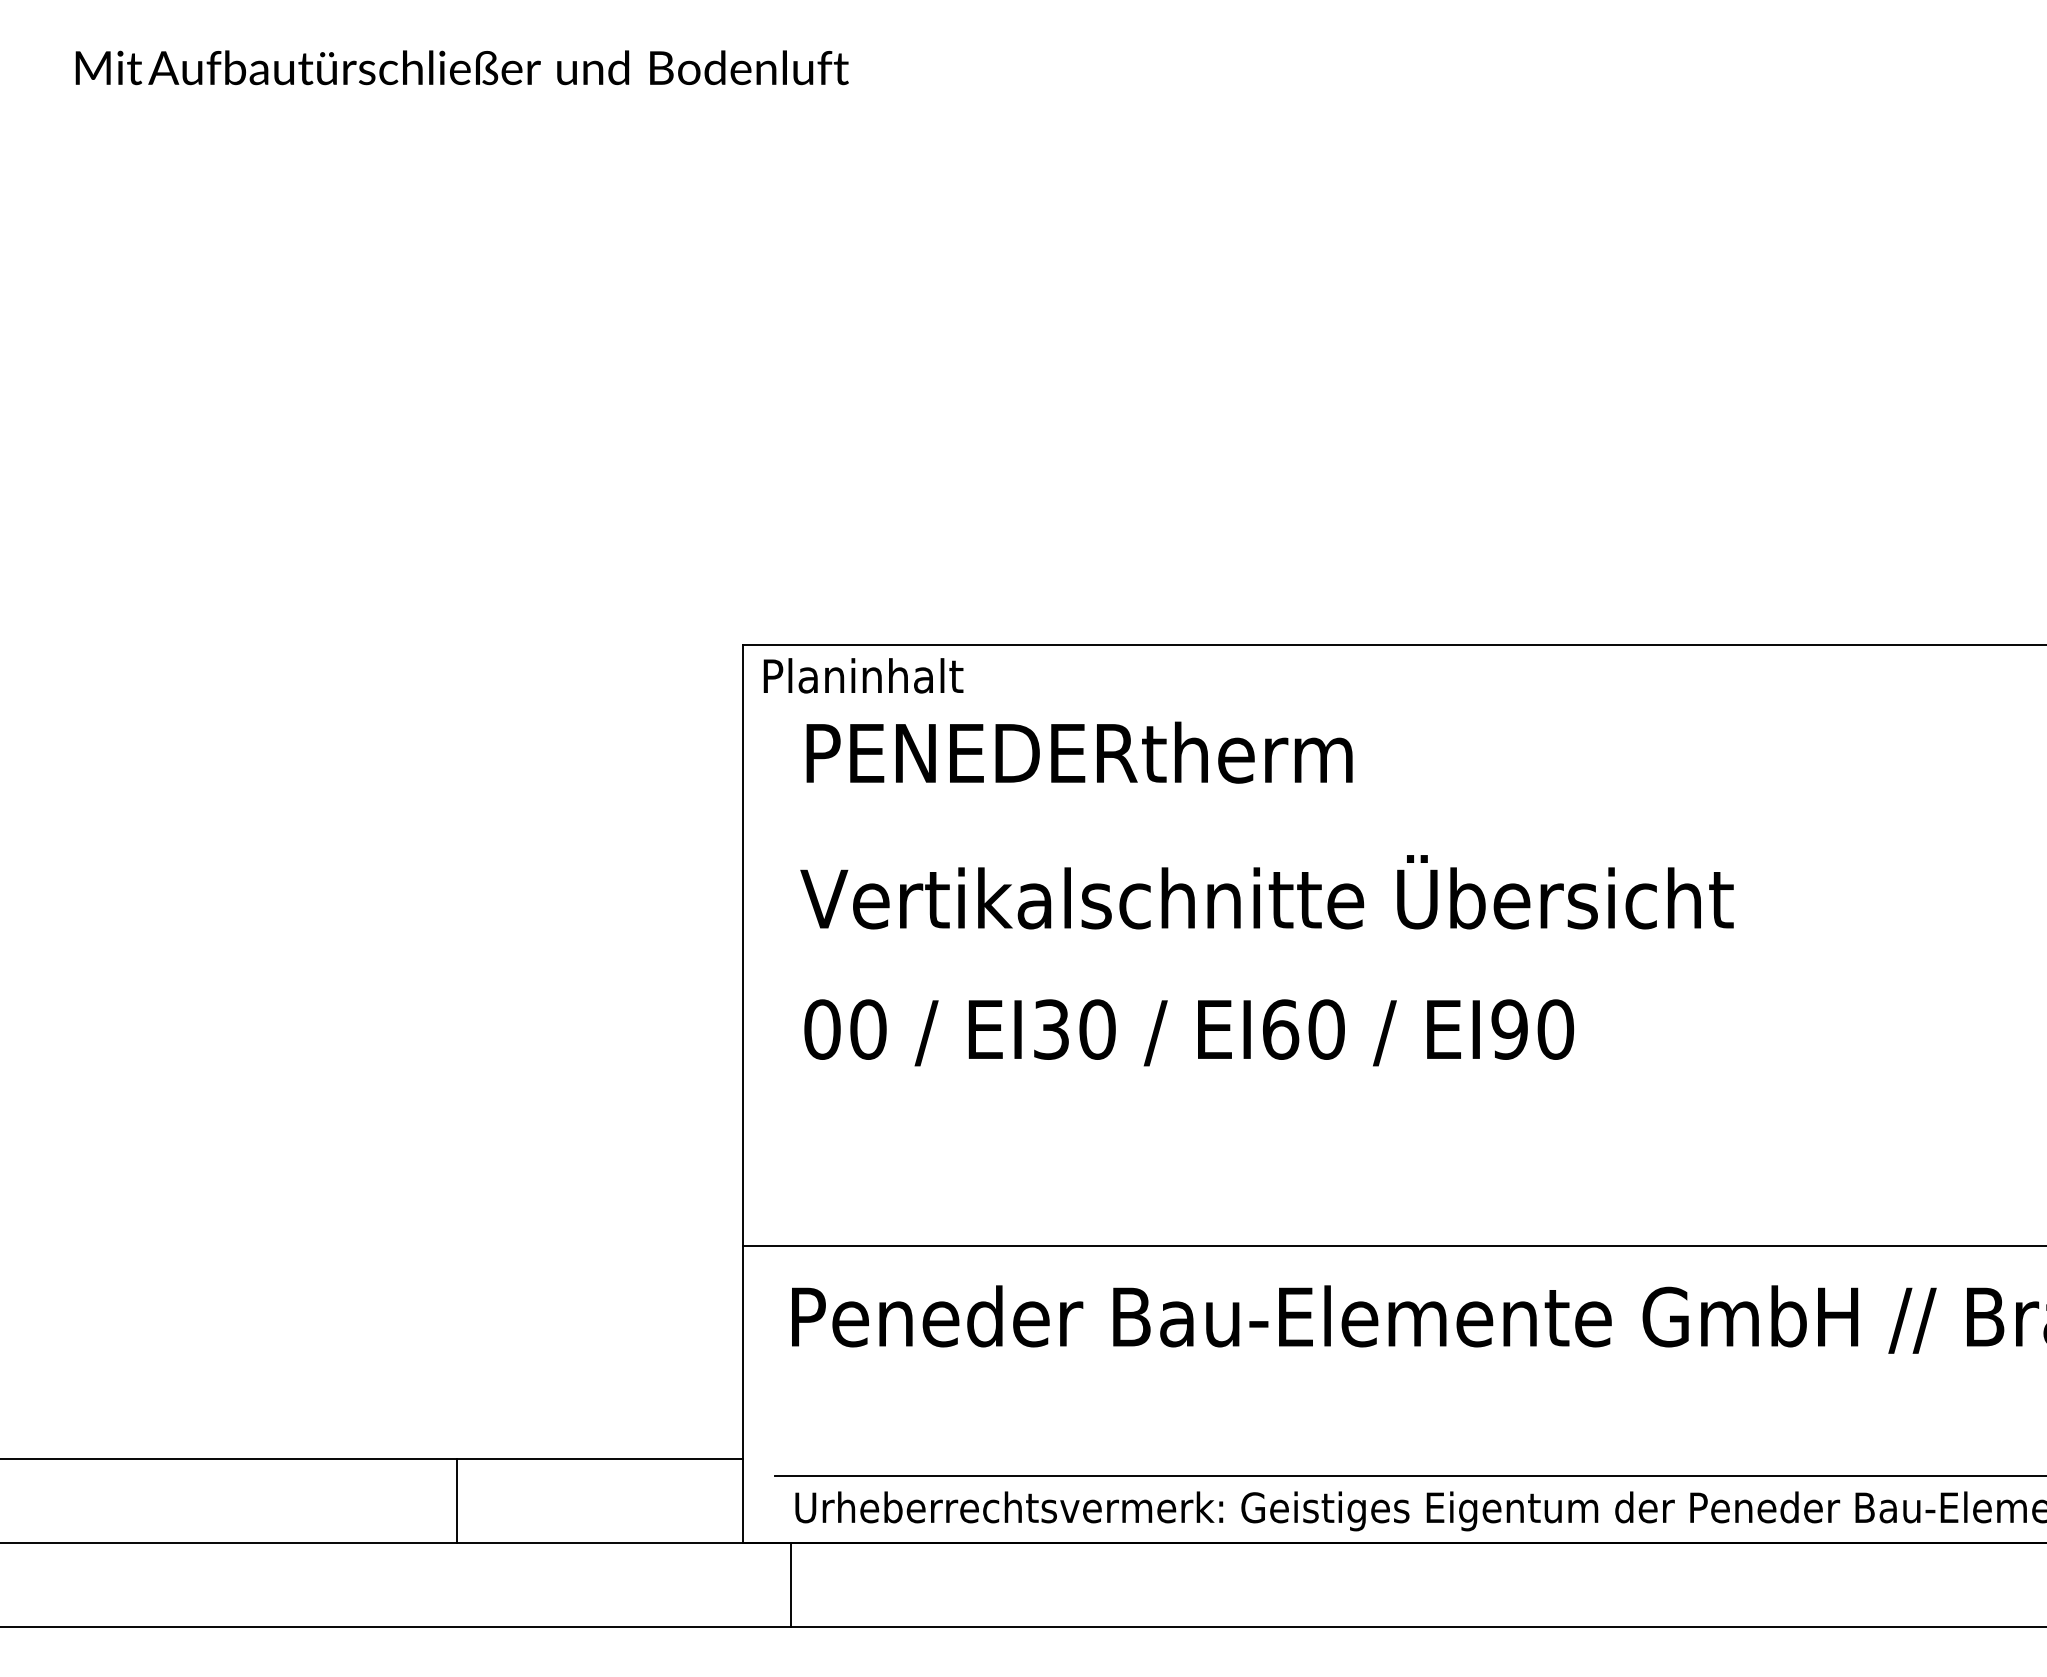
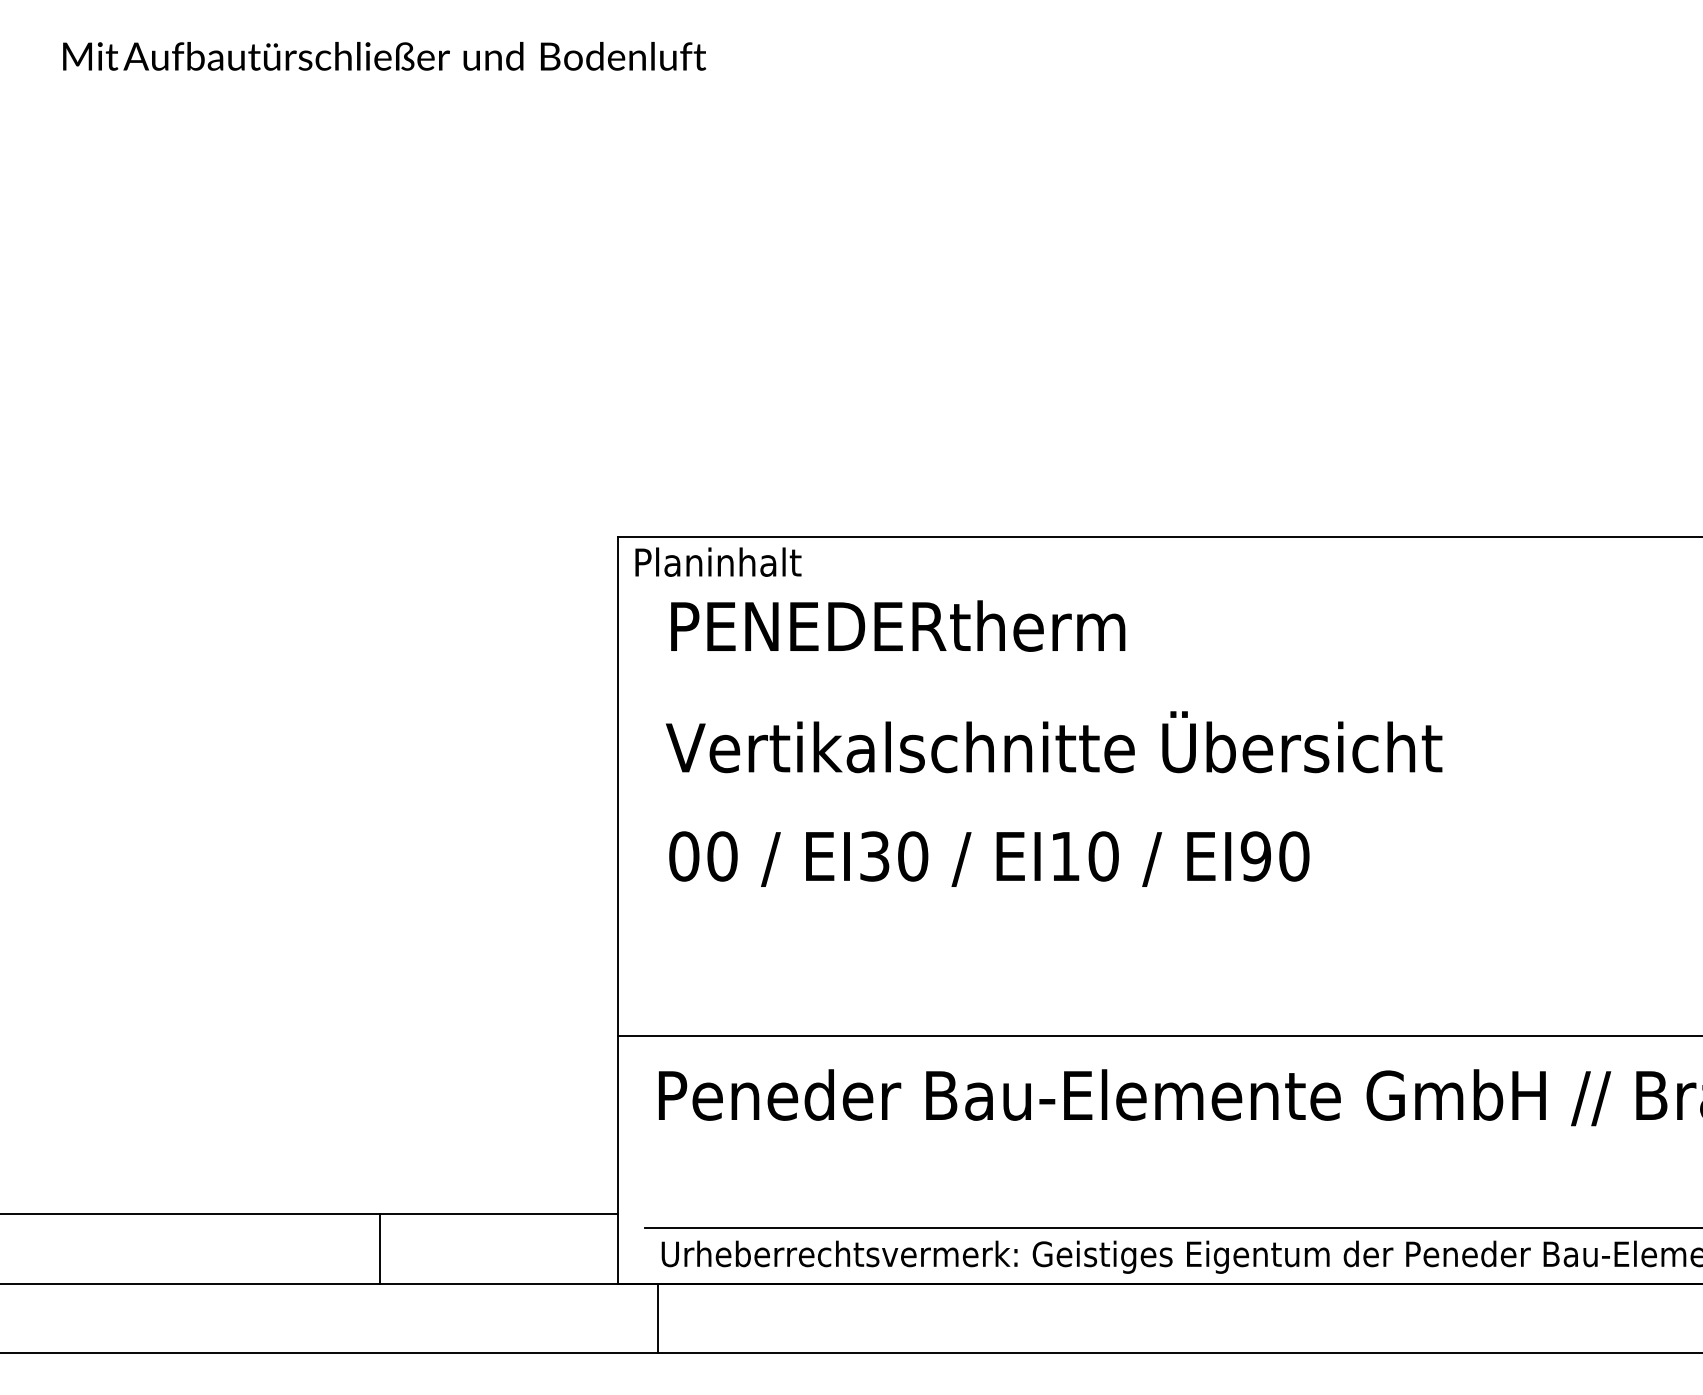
text: (1281, 1029) -> (1066, 856), EI60 -> EI10

